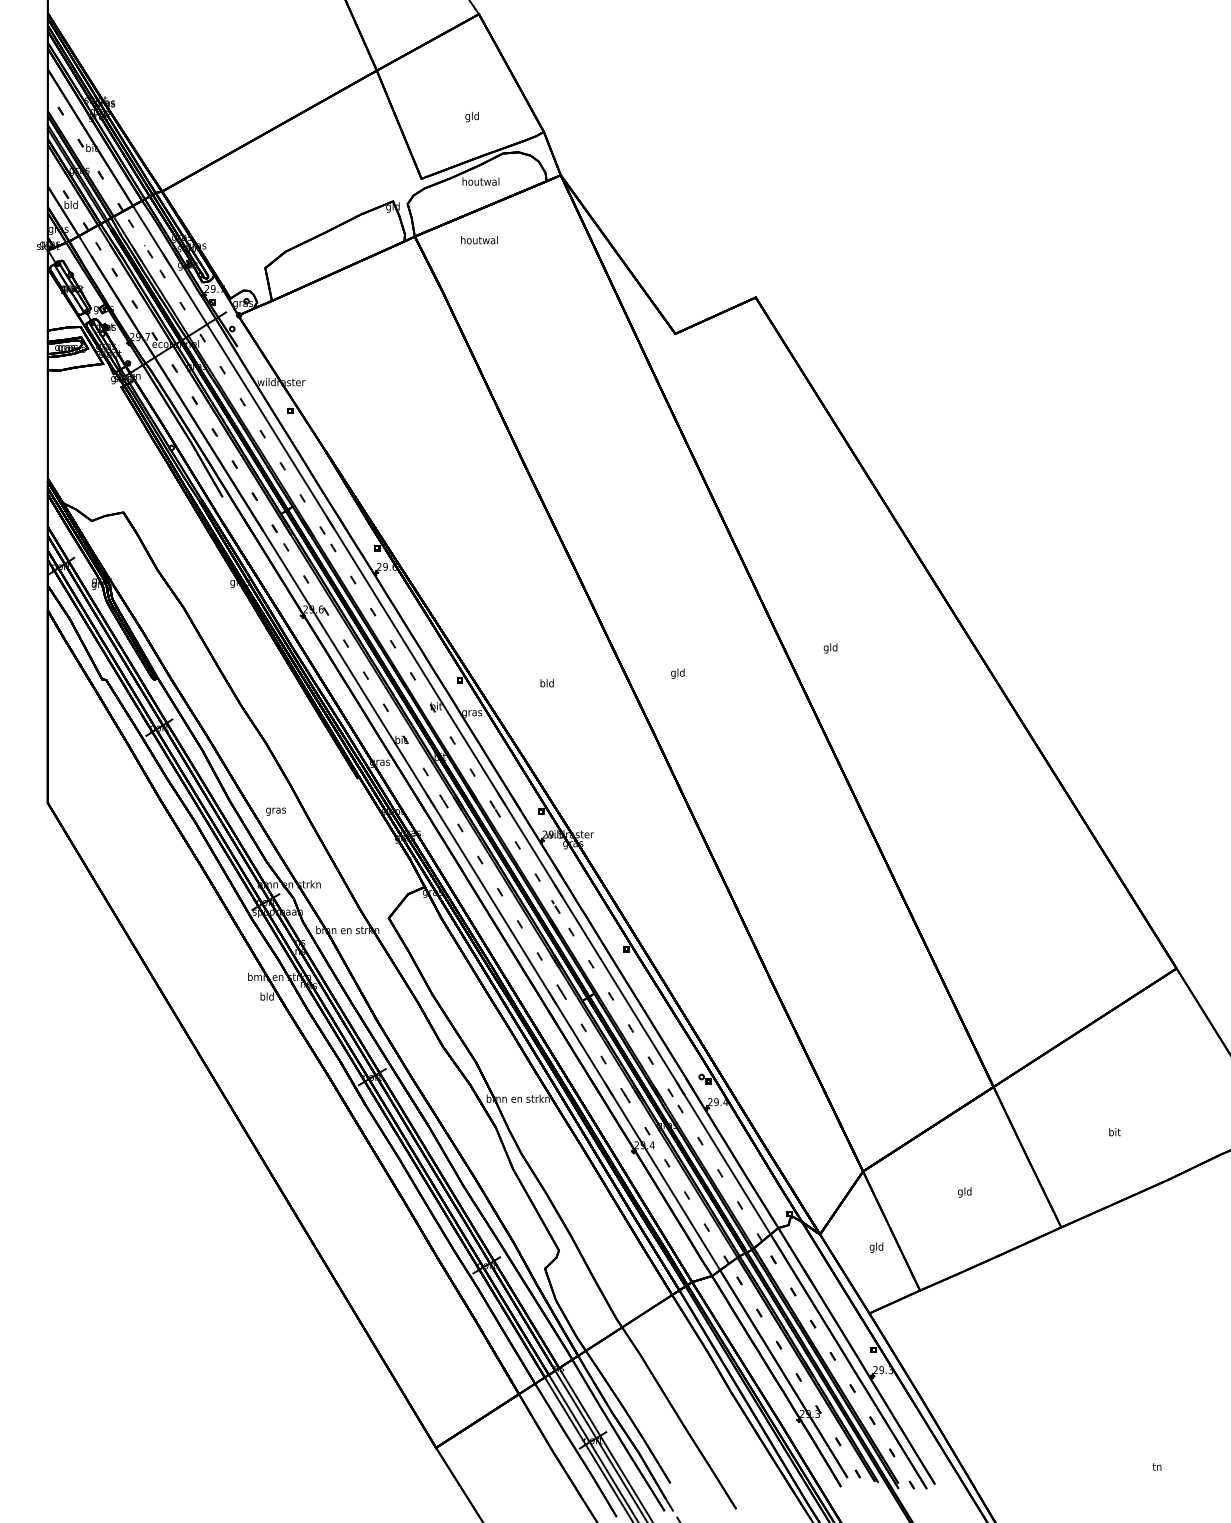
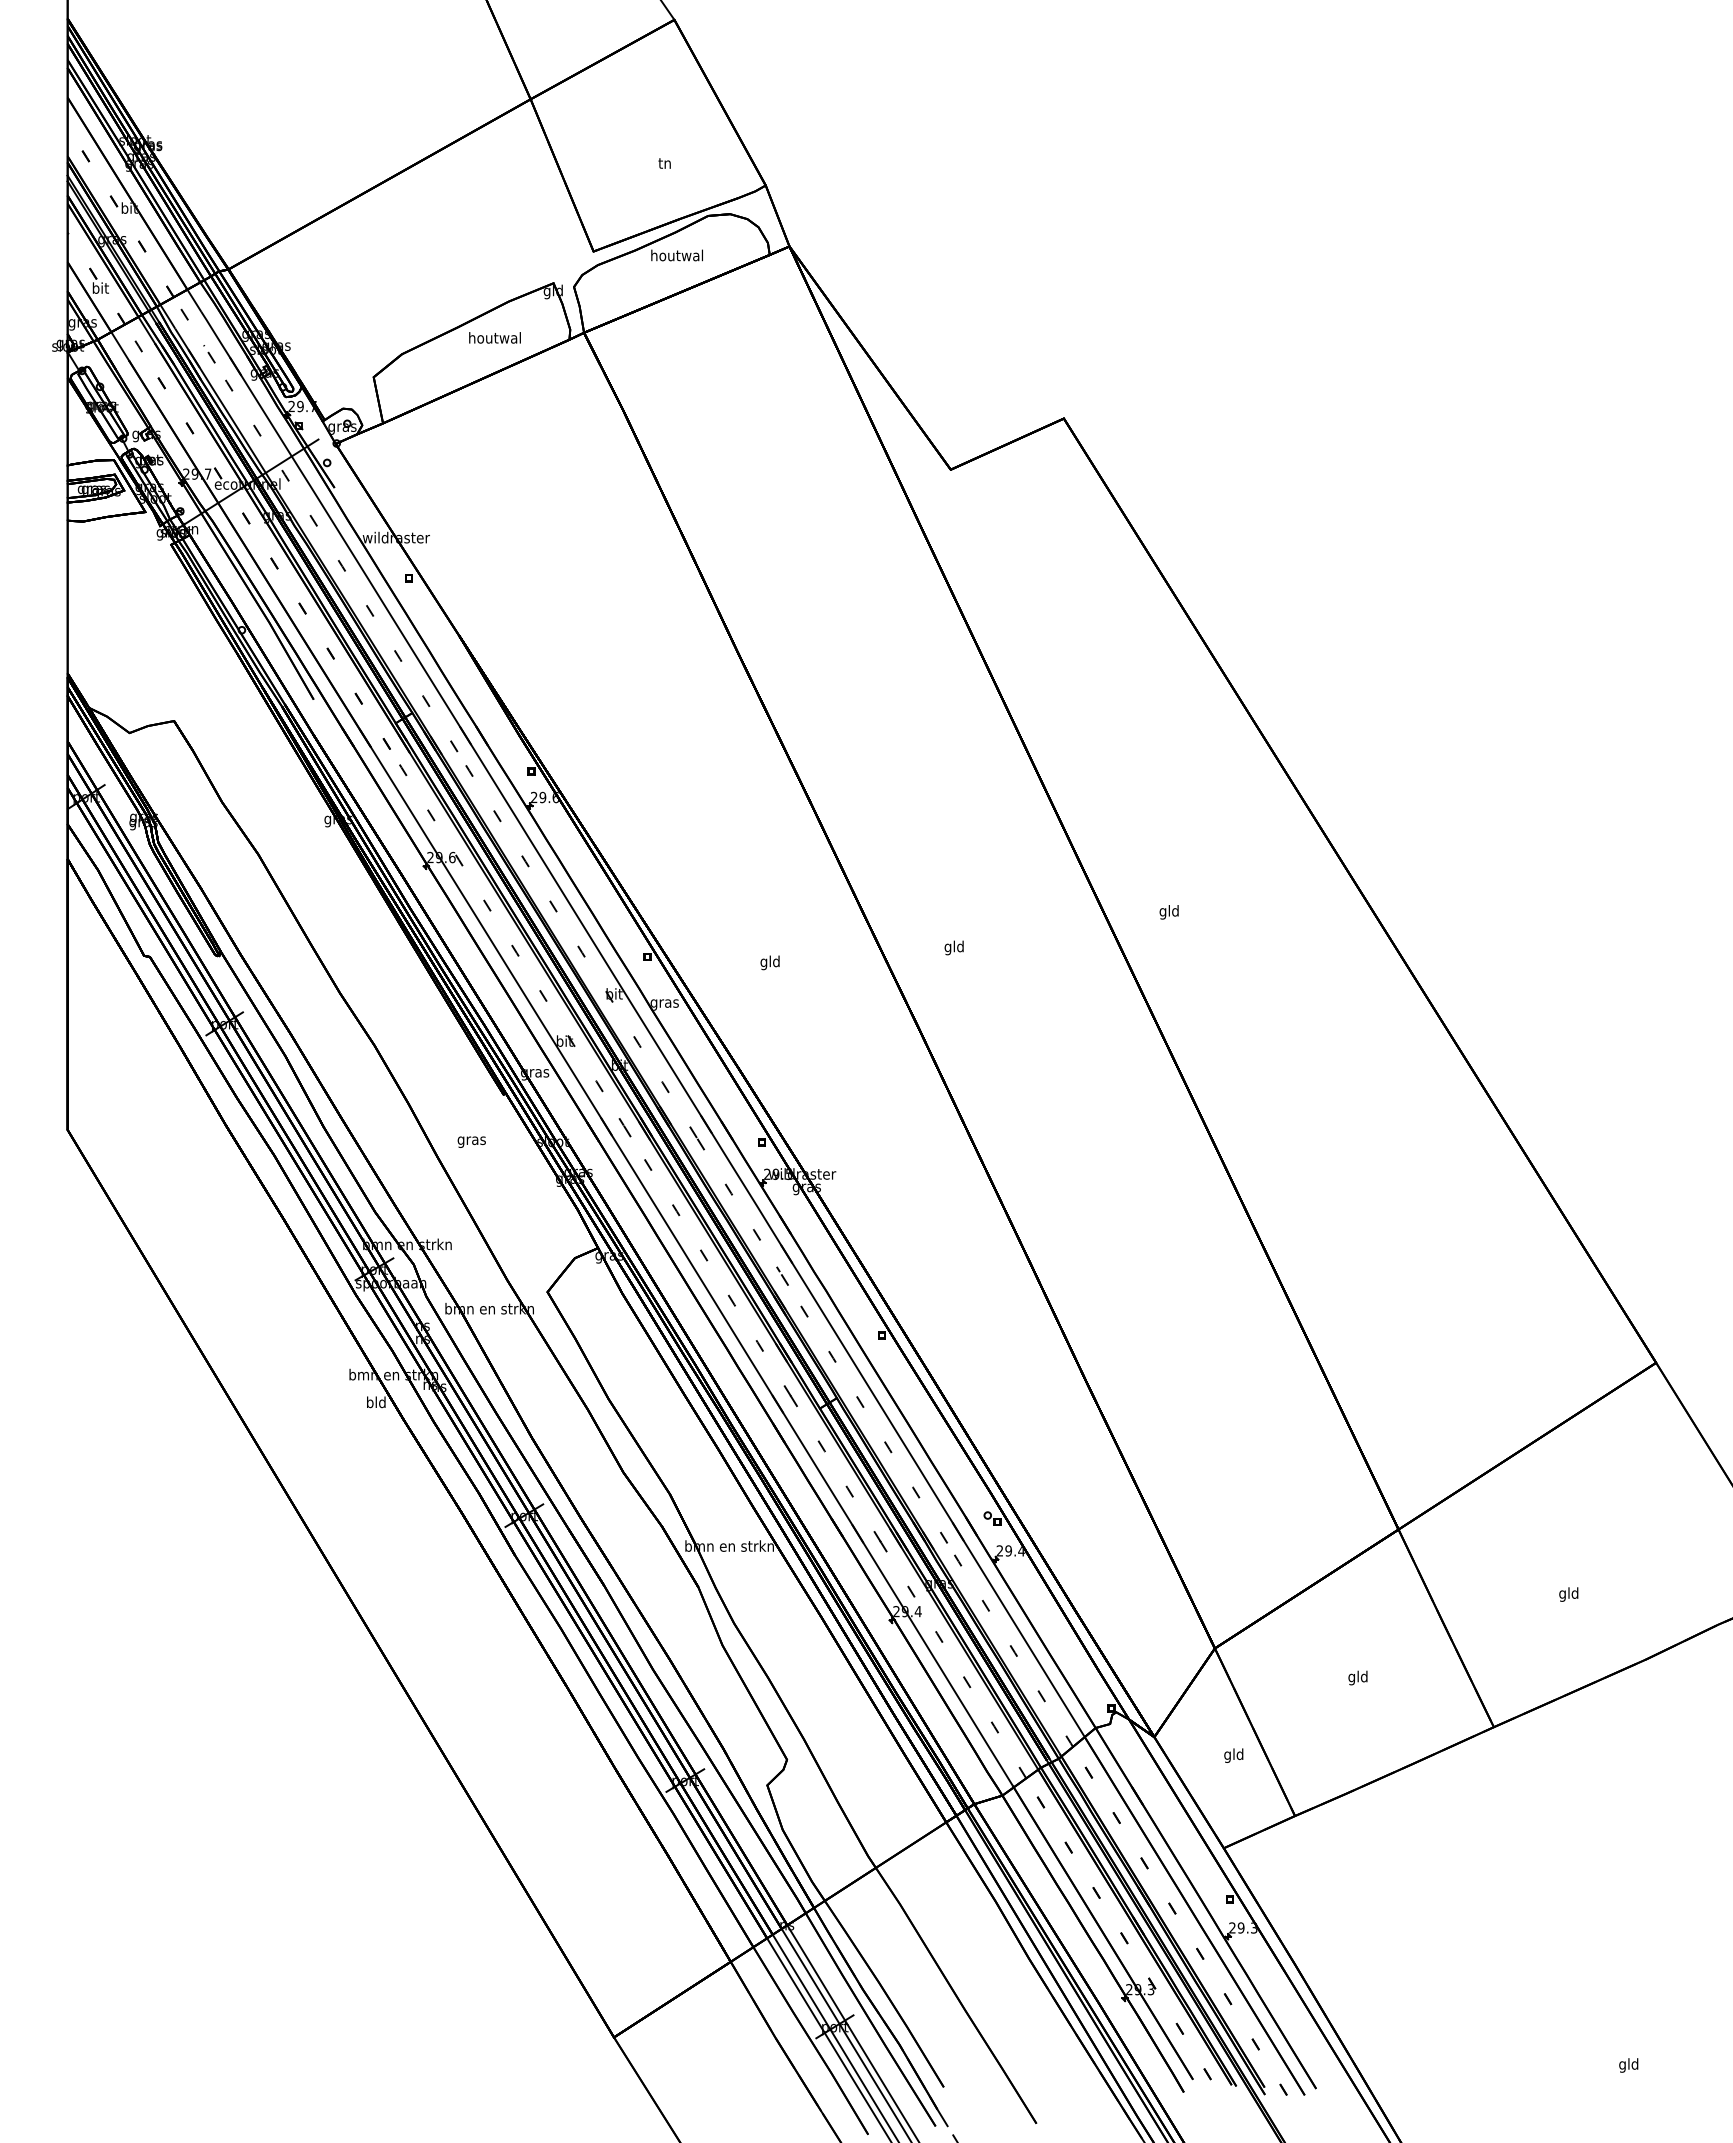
text: (471, 116) -> (664, 164), gld -> tn
text: (71, 204) -> (100, 287), bld -> bit
text: (479, 239) -> (494, 337), moved
text: (542, 684) -> (763, 962), bld -> gld
text: (275, 811) -> (471, 1141), moved
text: (1114, 1133) -> (1568, 1594), bit -> gld
text: (1156, 1467) -> (1628, 2065), tn -> gld

